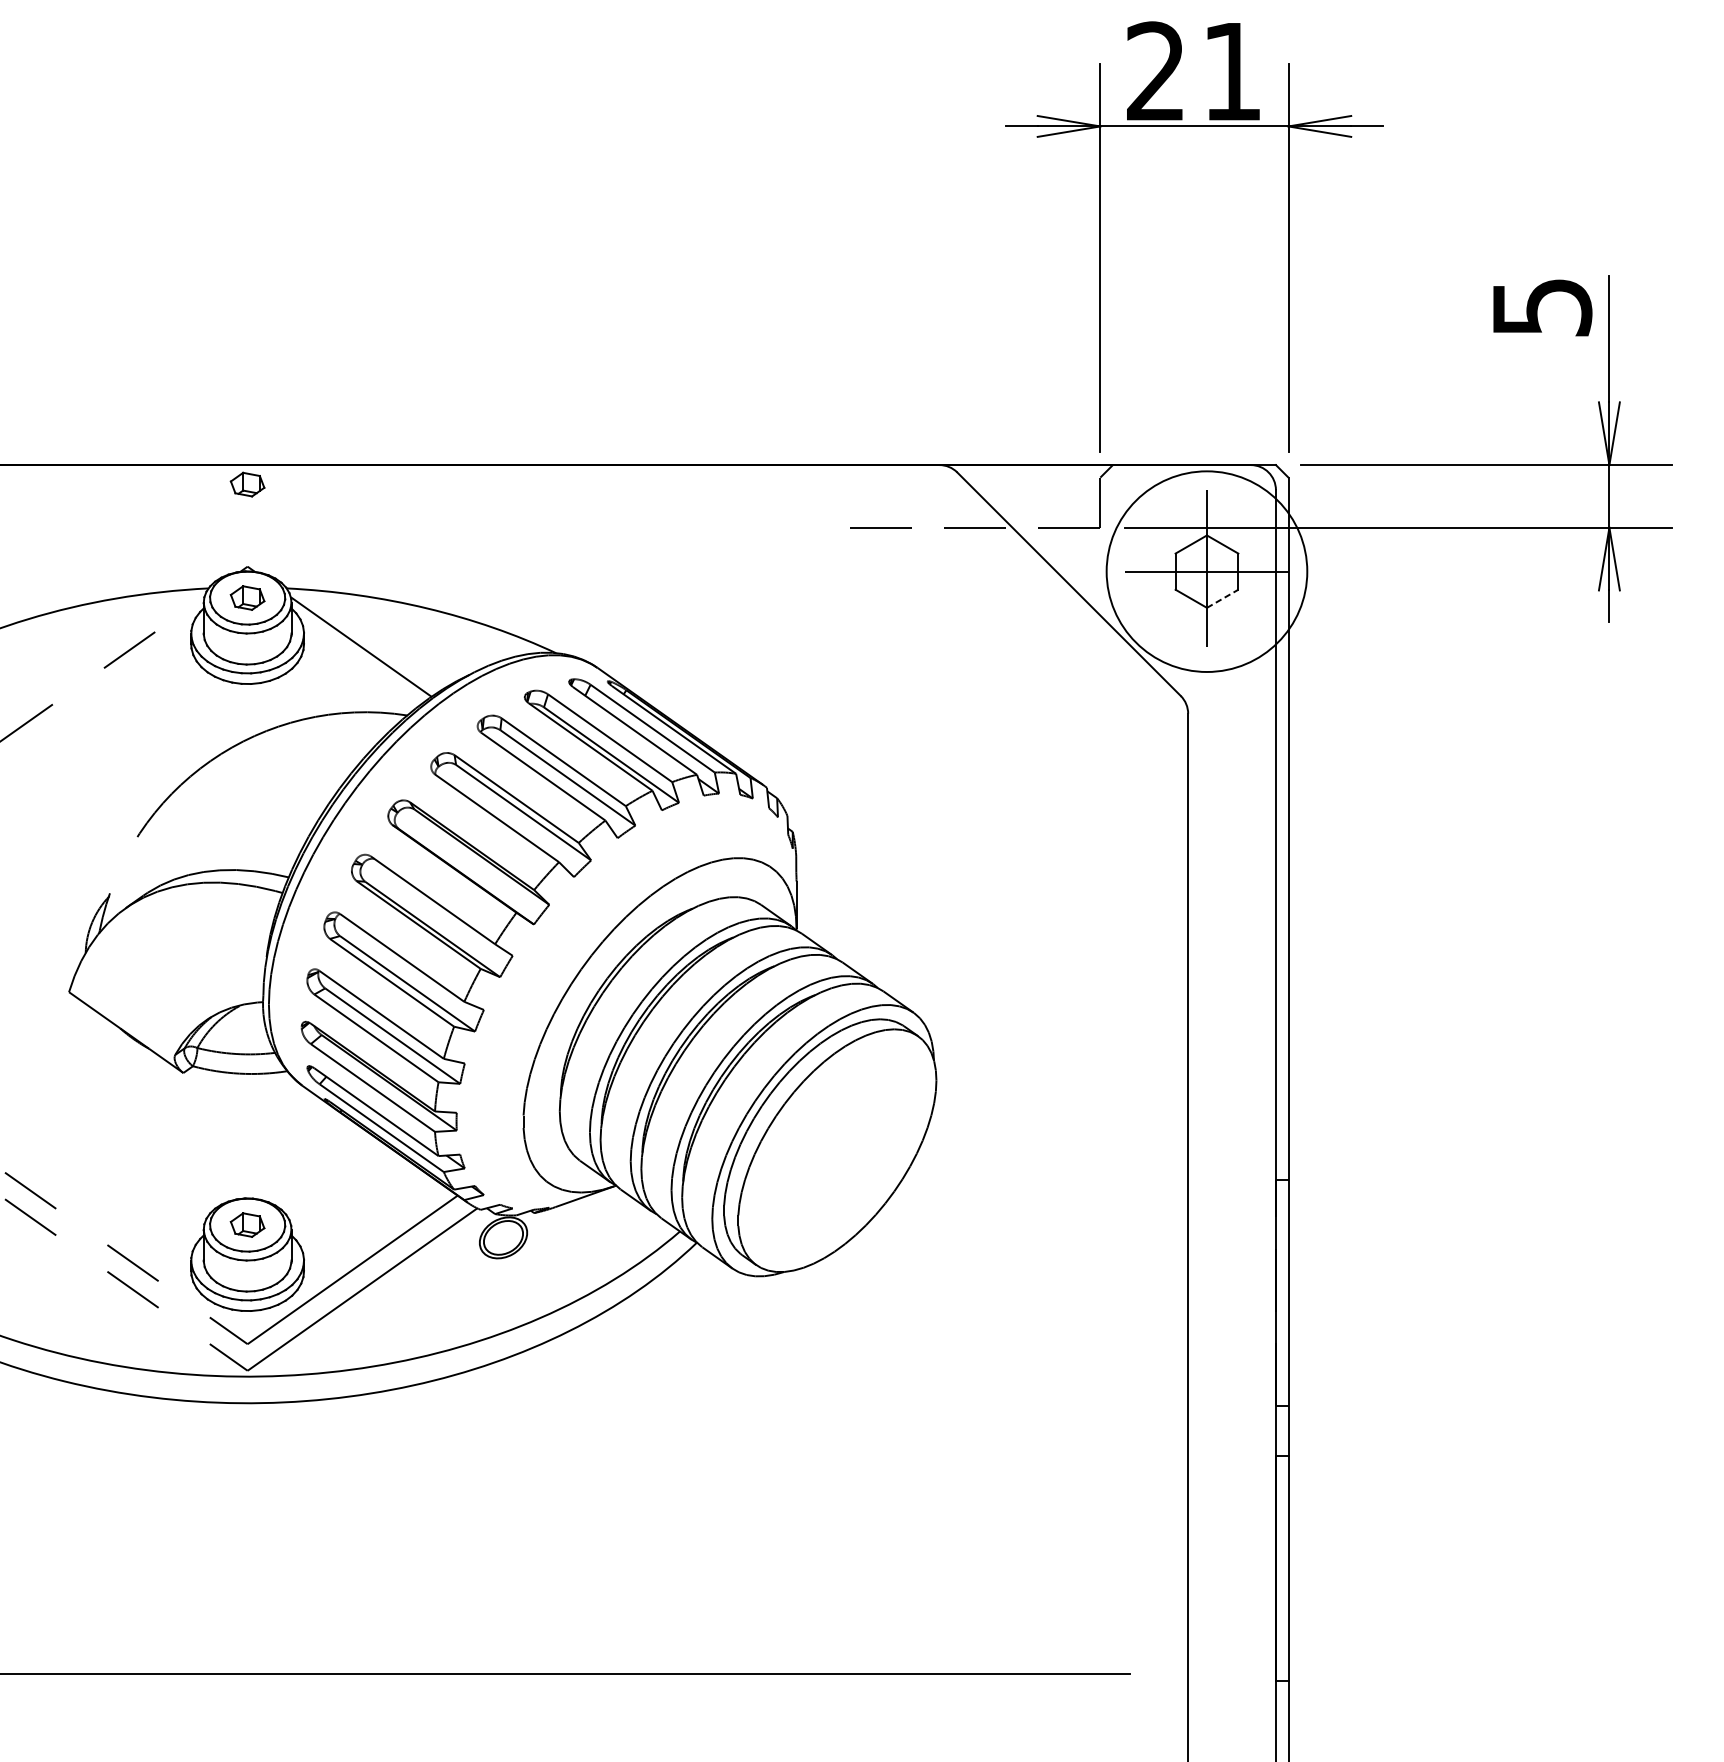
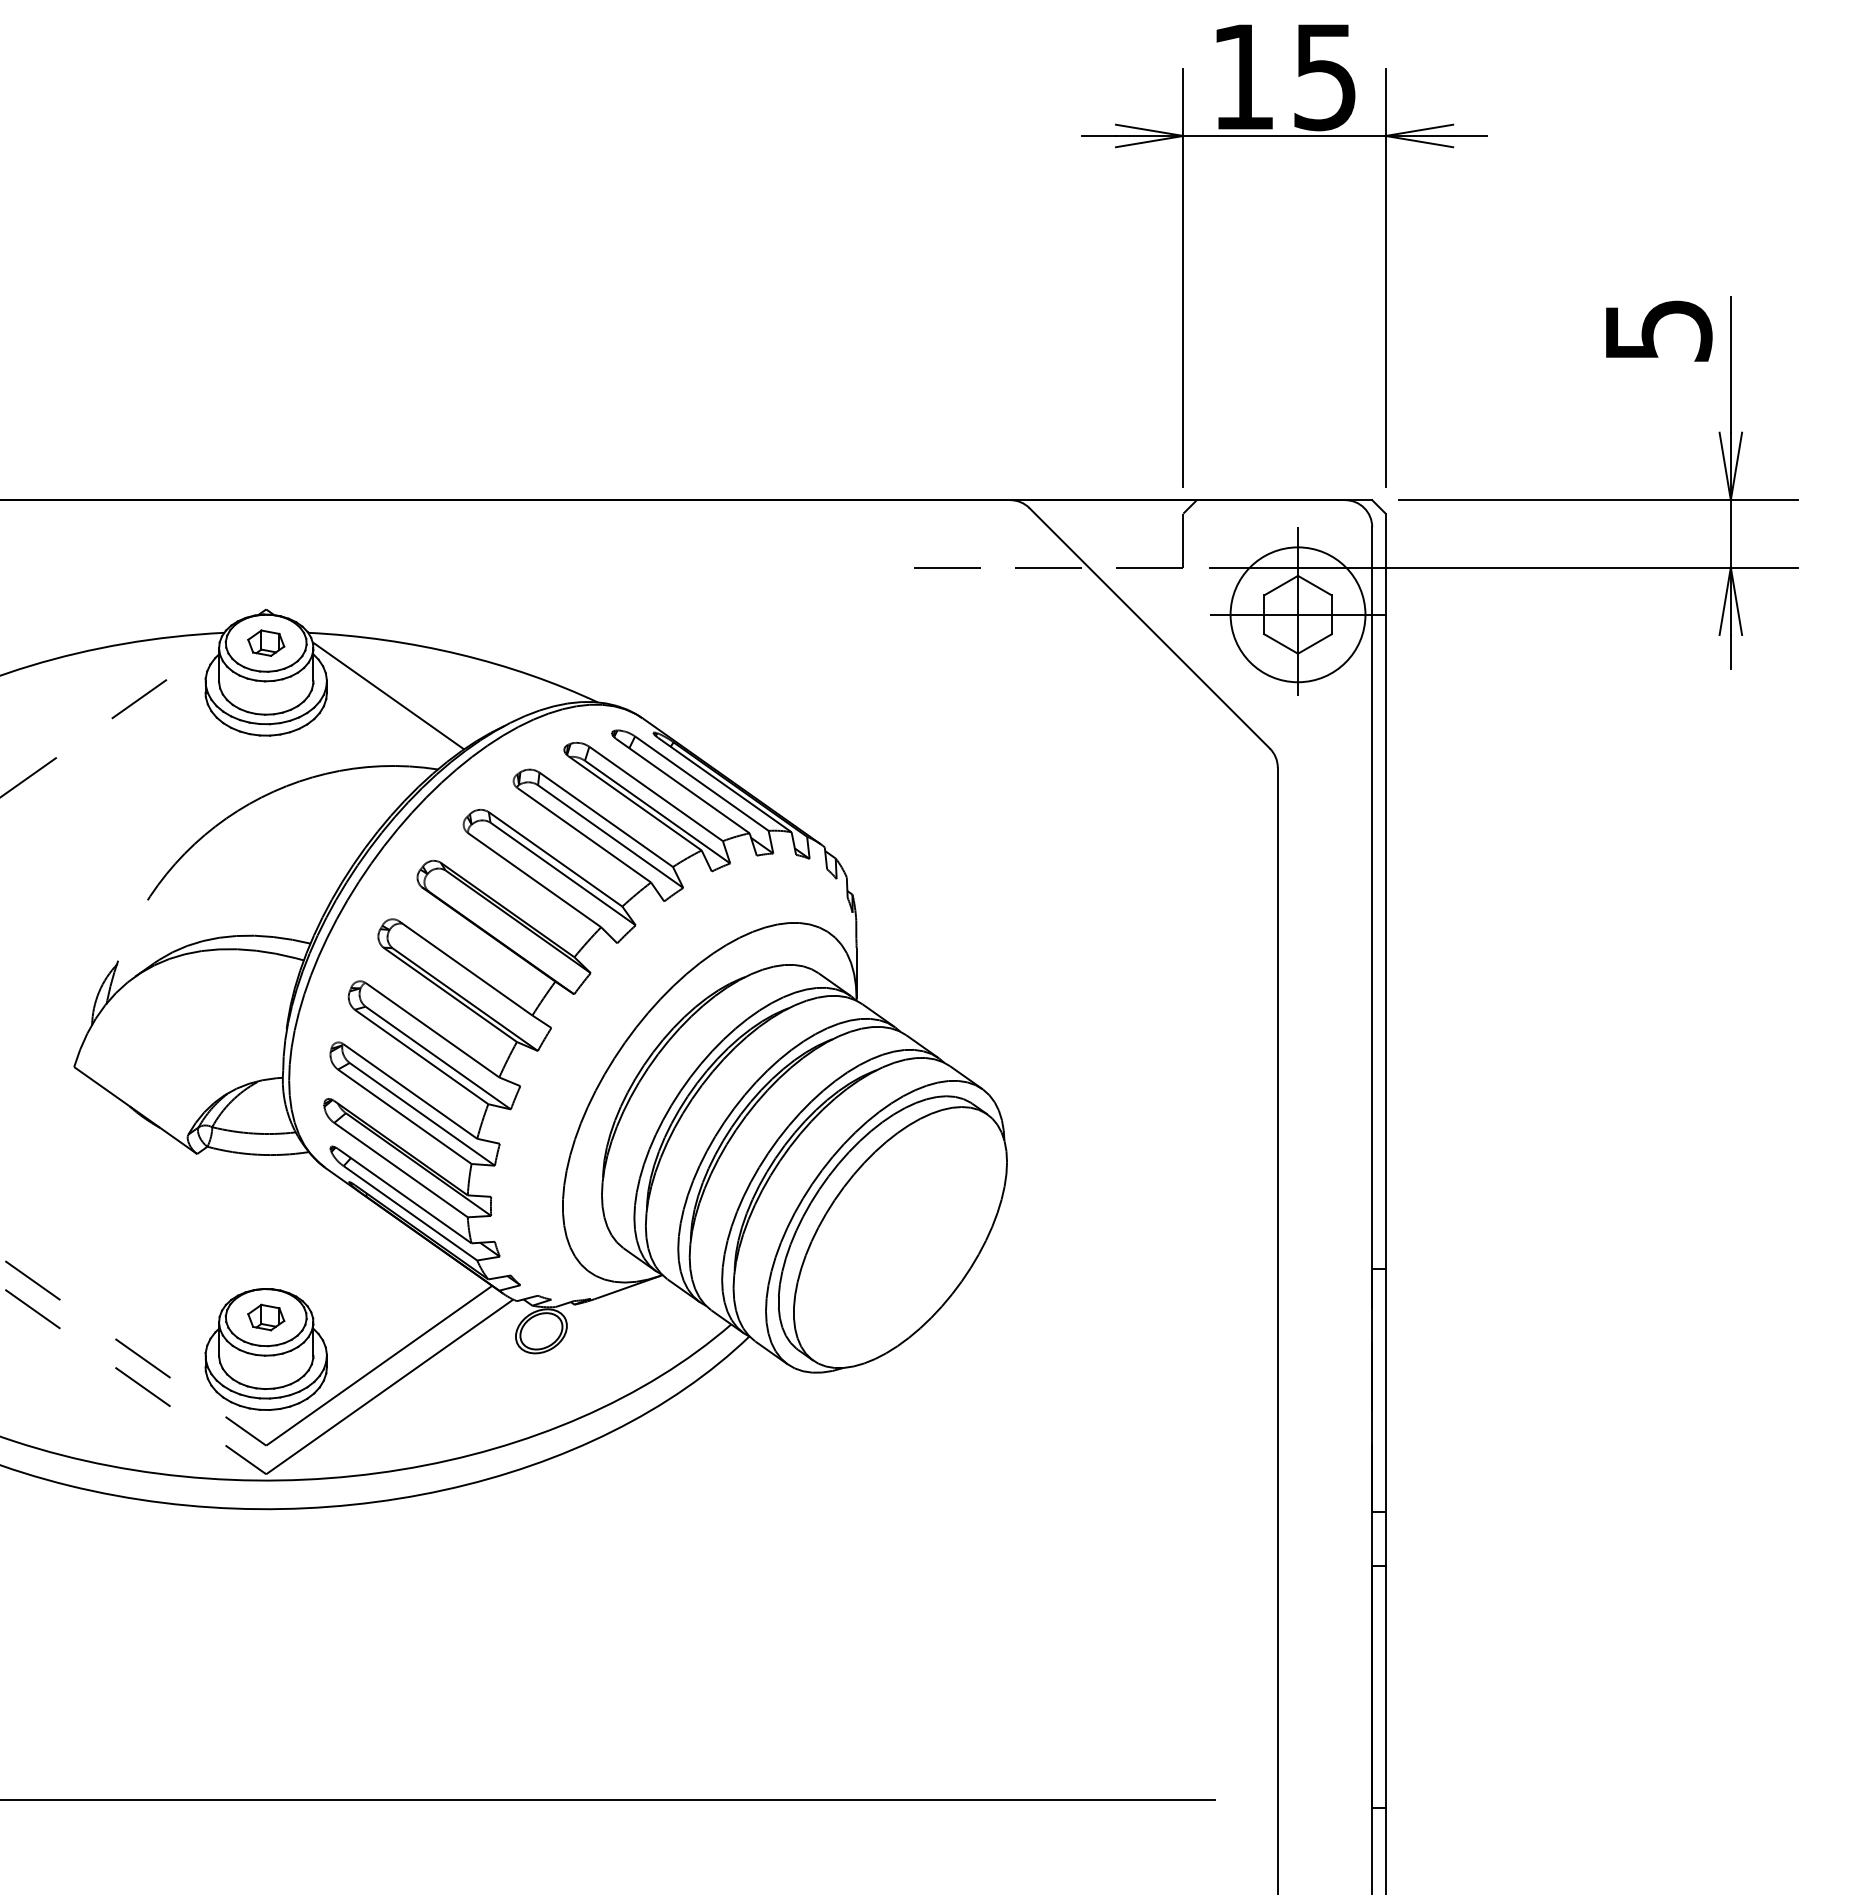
text: (1193, 71) -> (1283, 76), 21 -> 15
part: (247, 483) -> (266, 520), removed
circle: (1206, 571) -> (1297, 614), size x0.62
line: (1223, 598) -> (1315, 643), dashed -> solid

